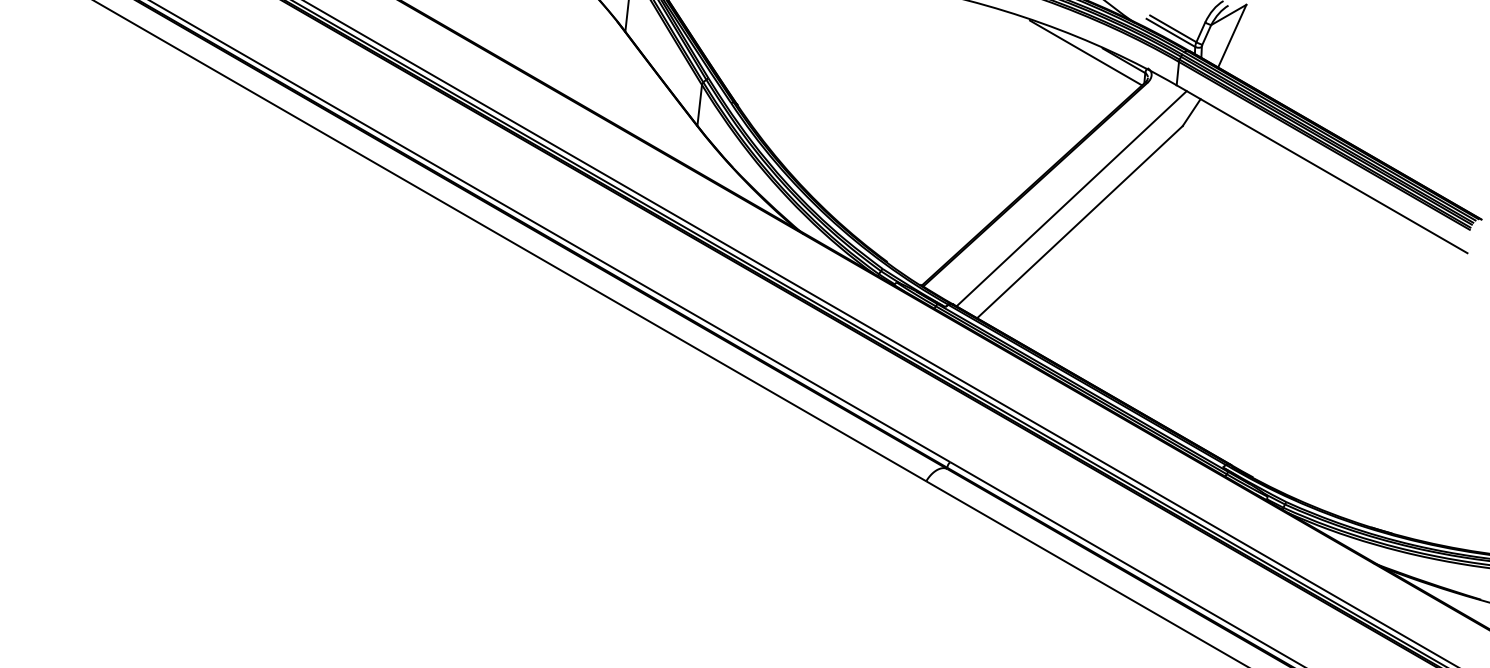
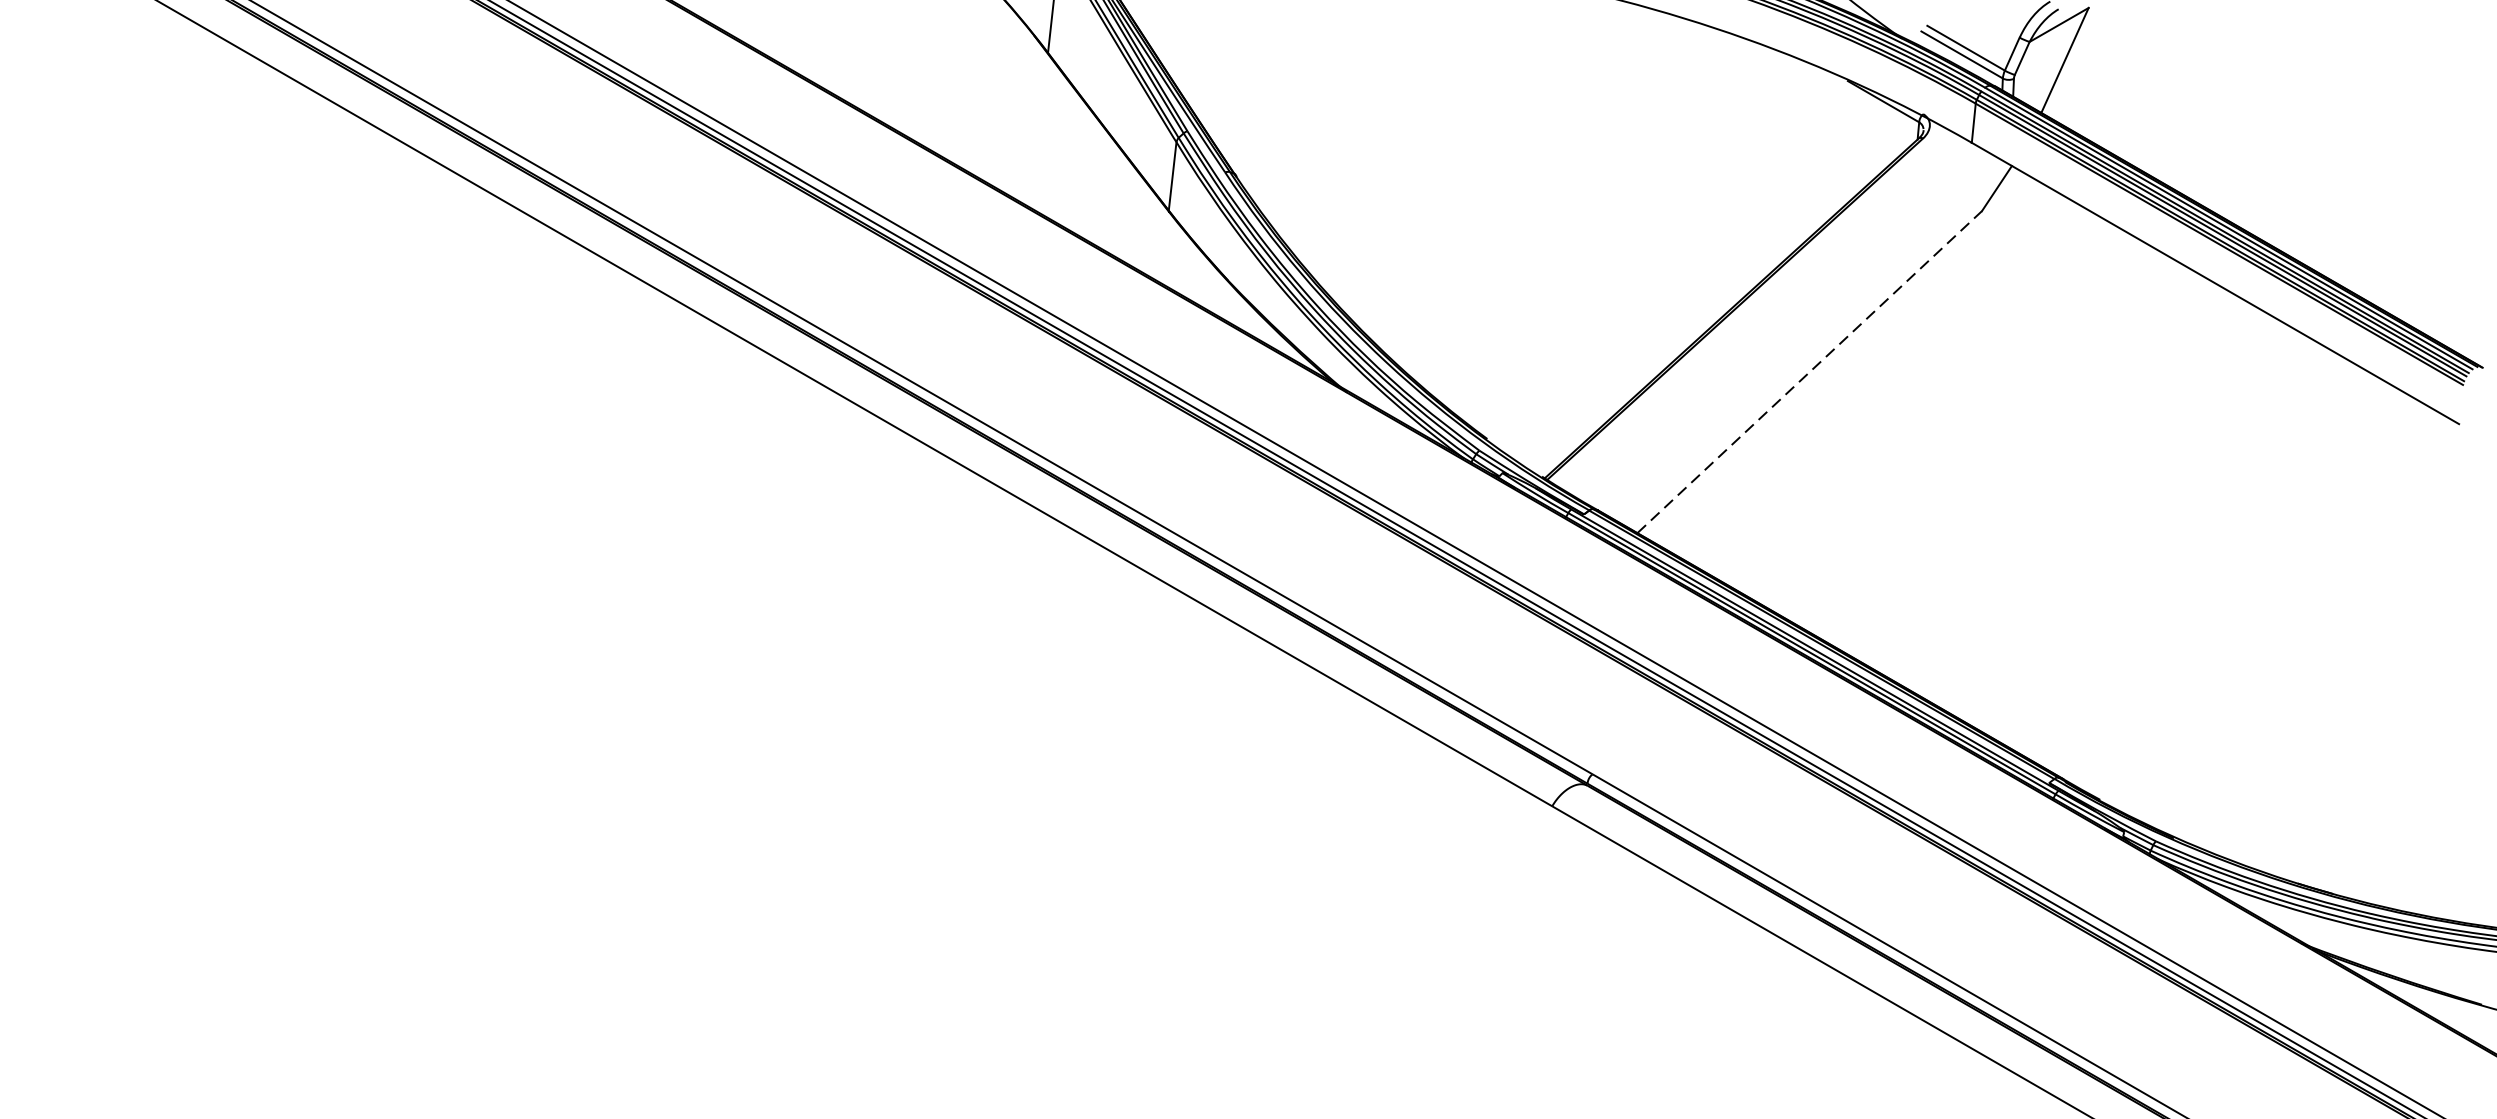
line: (1086, 52) -> (1820, 87), removed
line: (1071, 198) -> (1795, 332), removed
line: (1079, 222) -> (1808, 372), solid -> dashed

